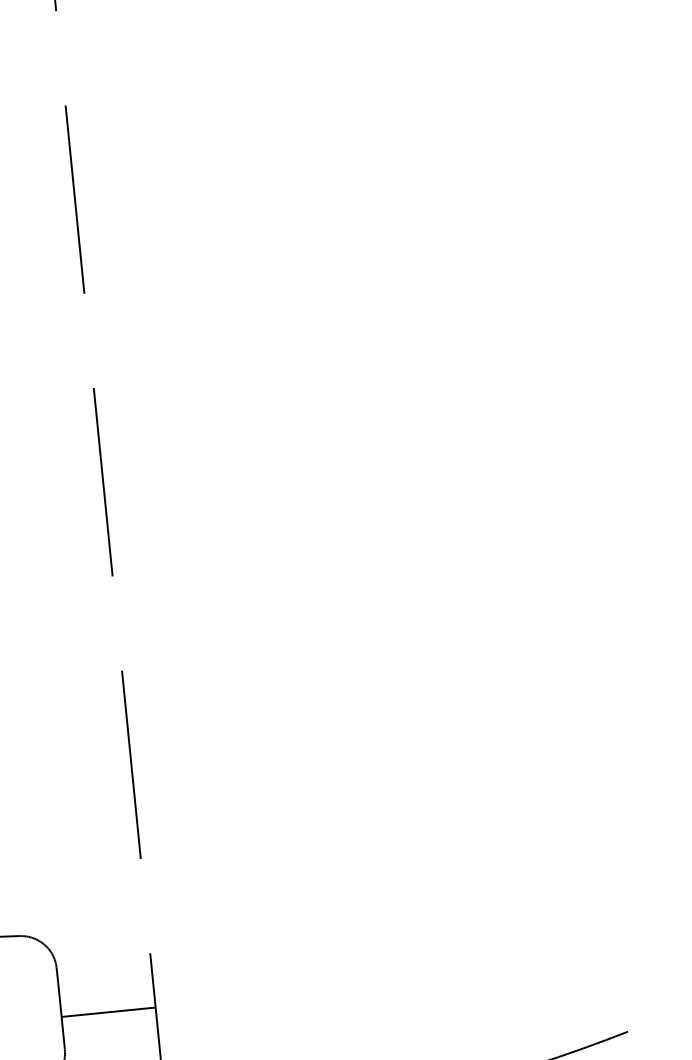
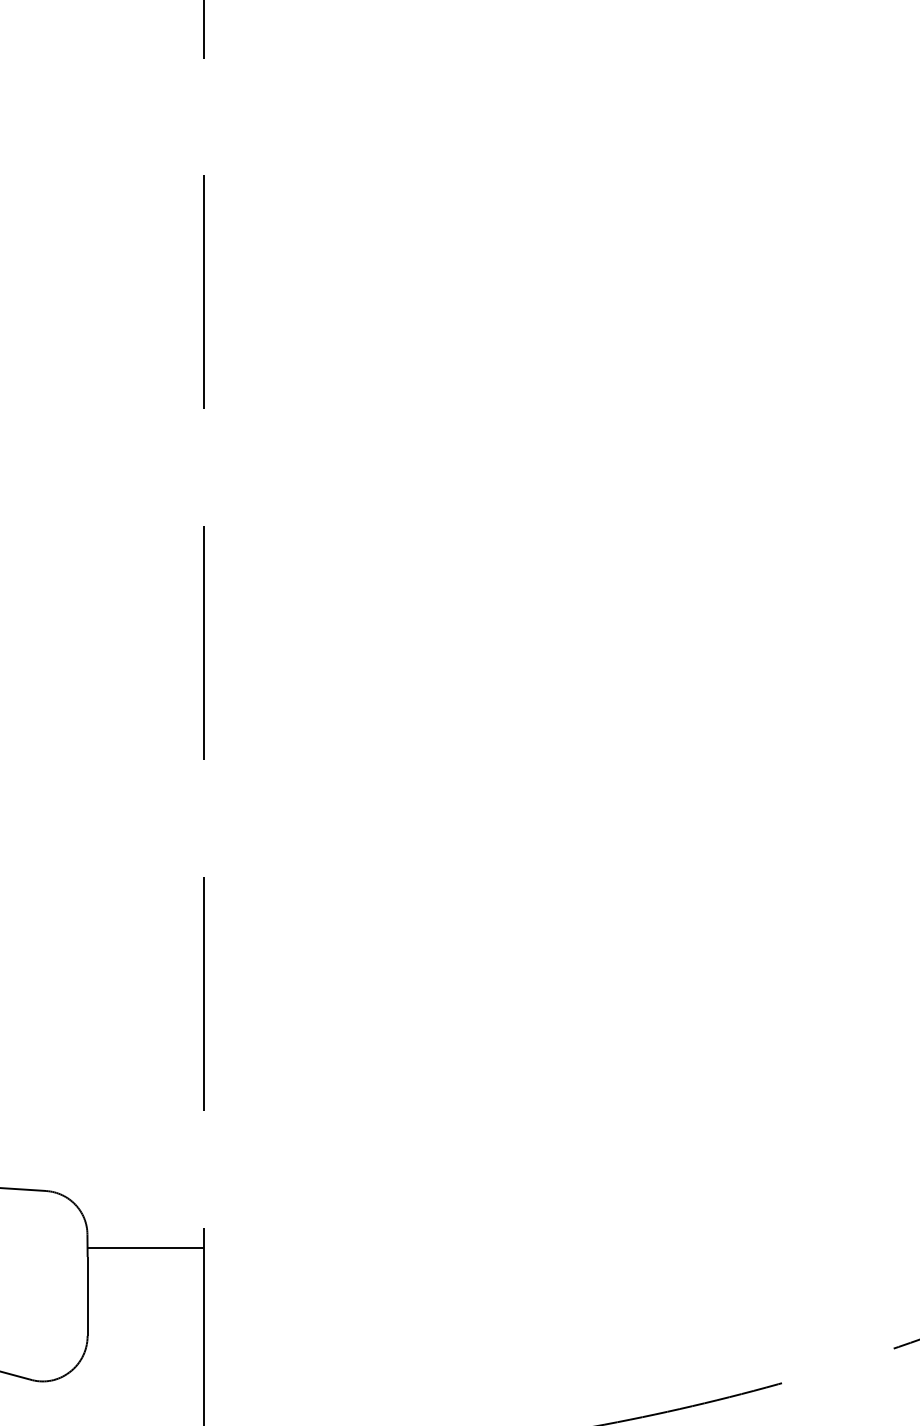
line: (108, 1012) -> (145, 1247), moved

